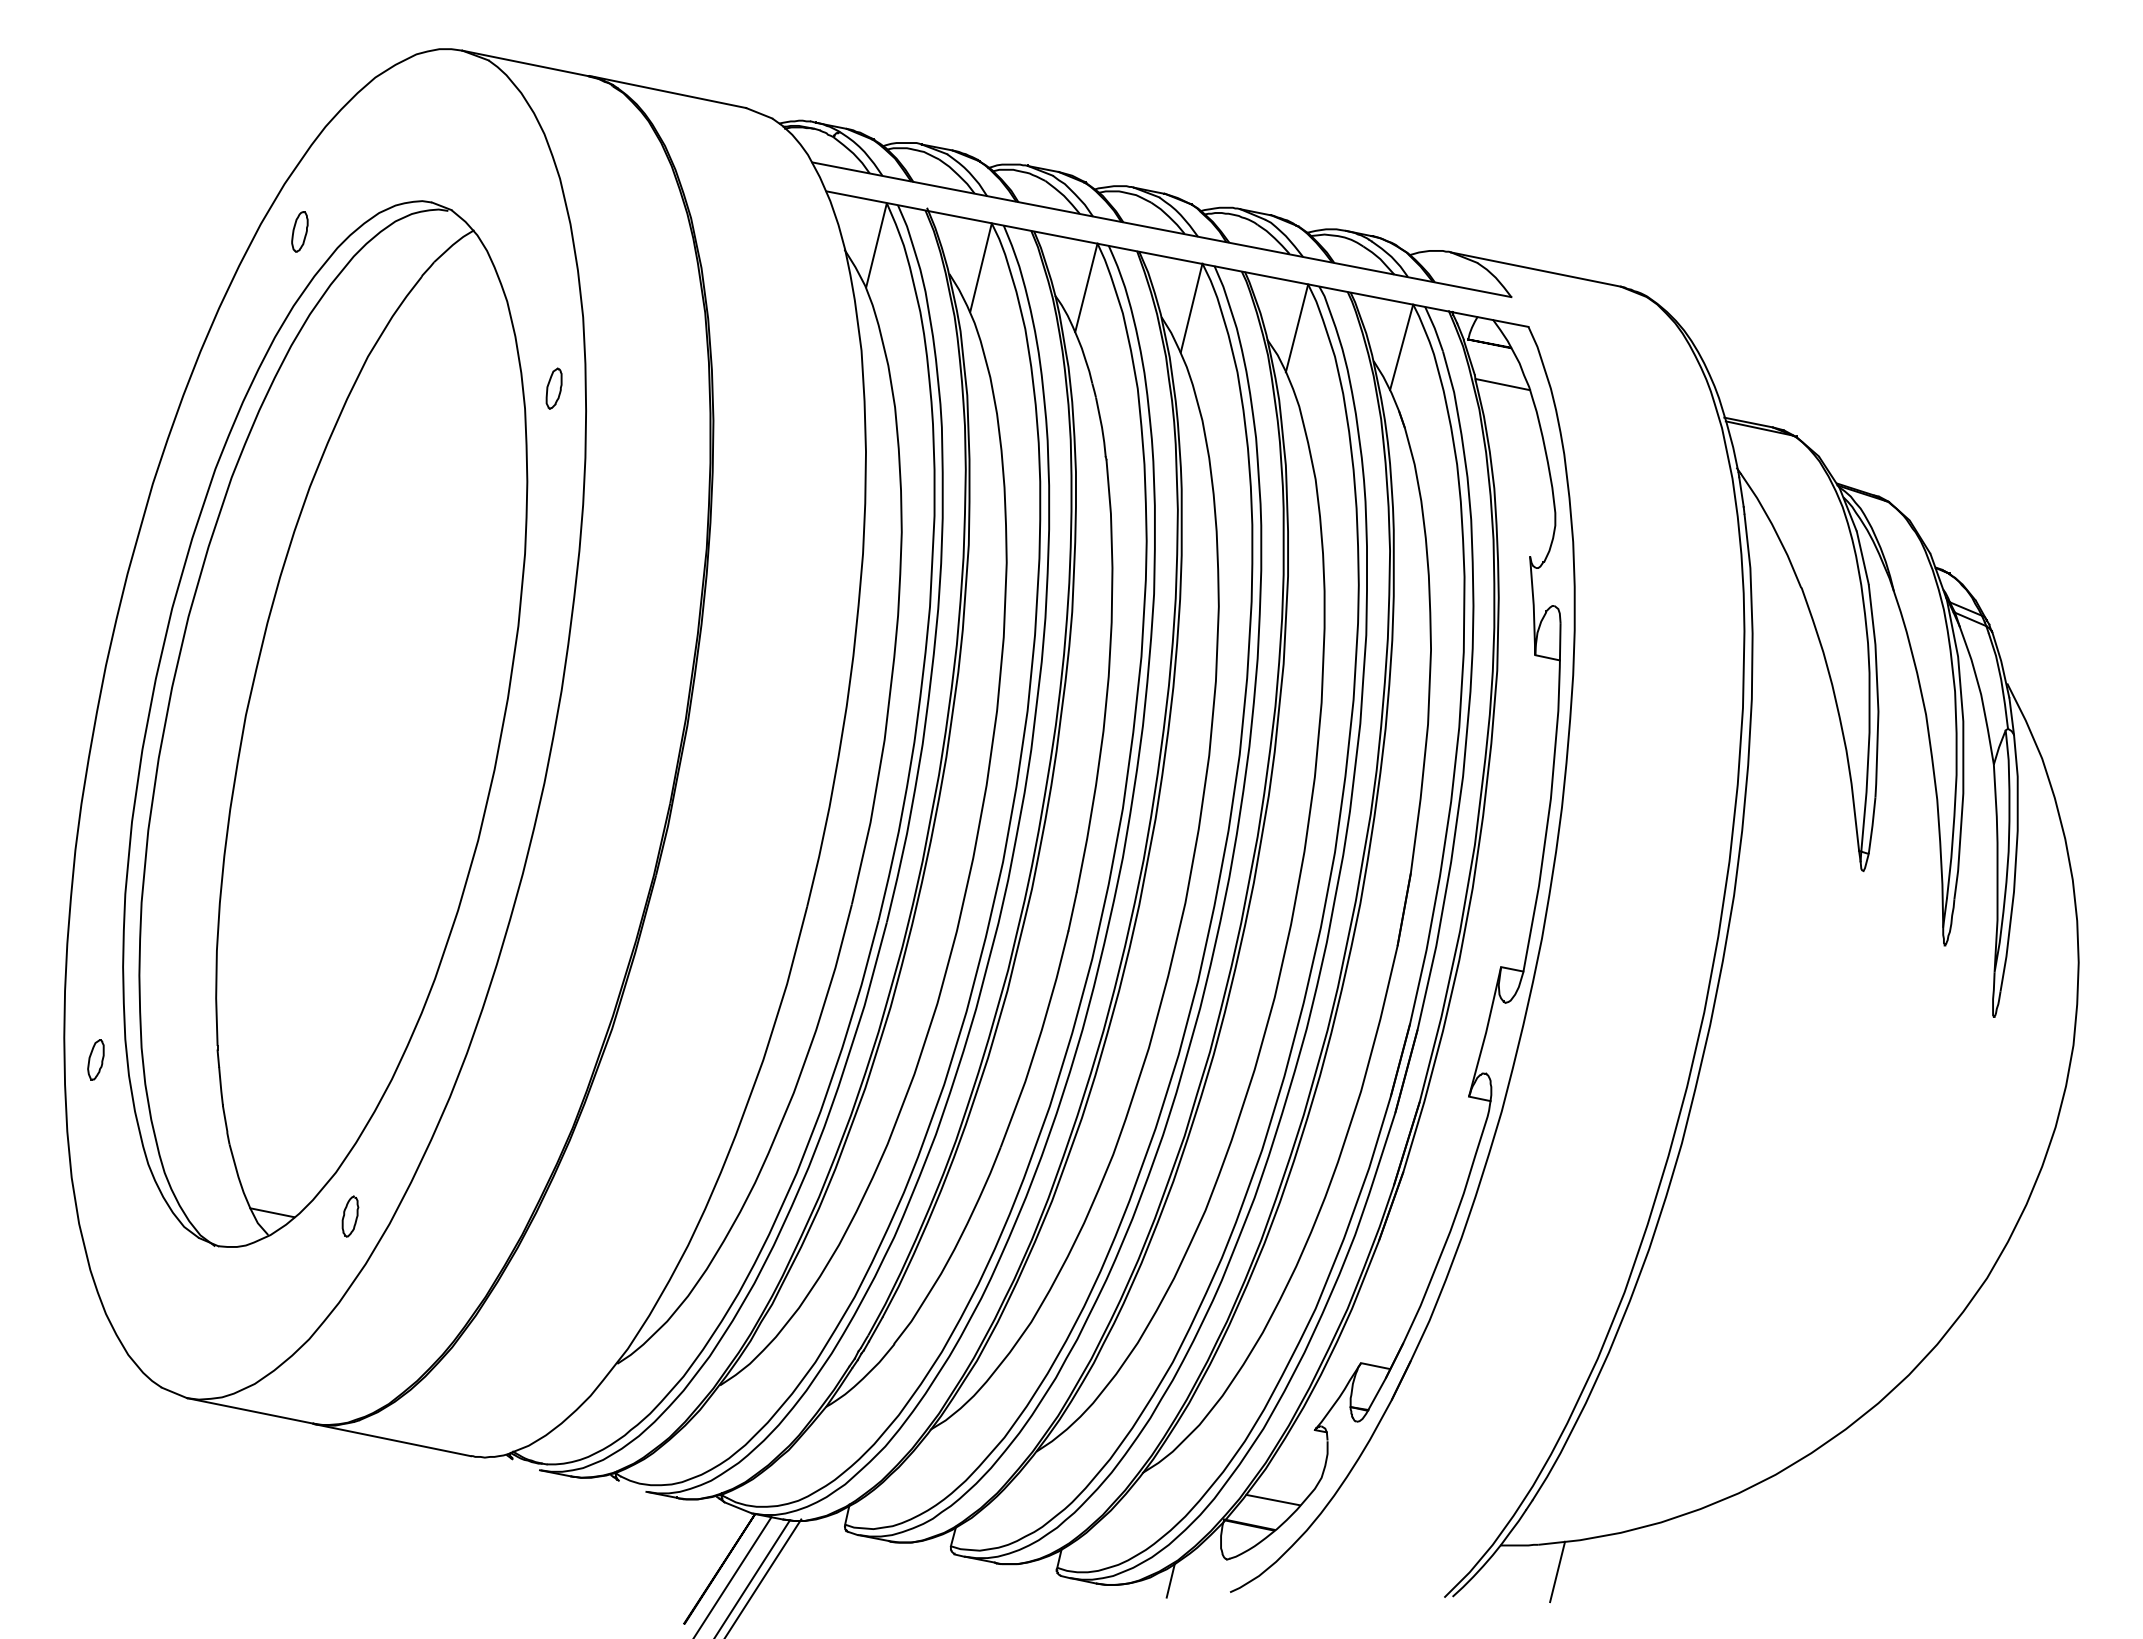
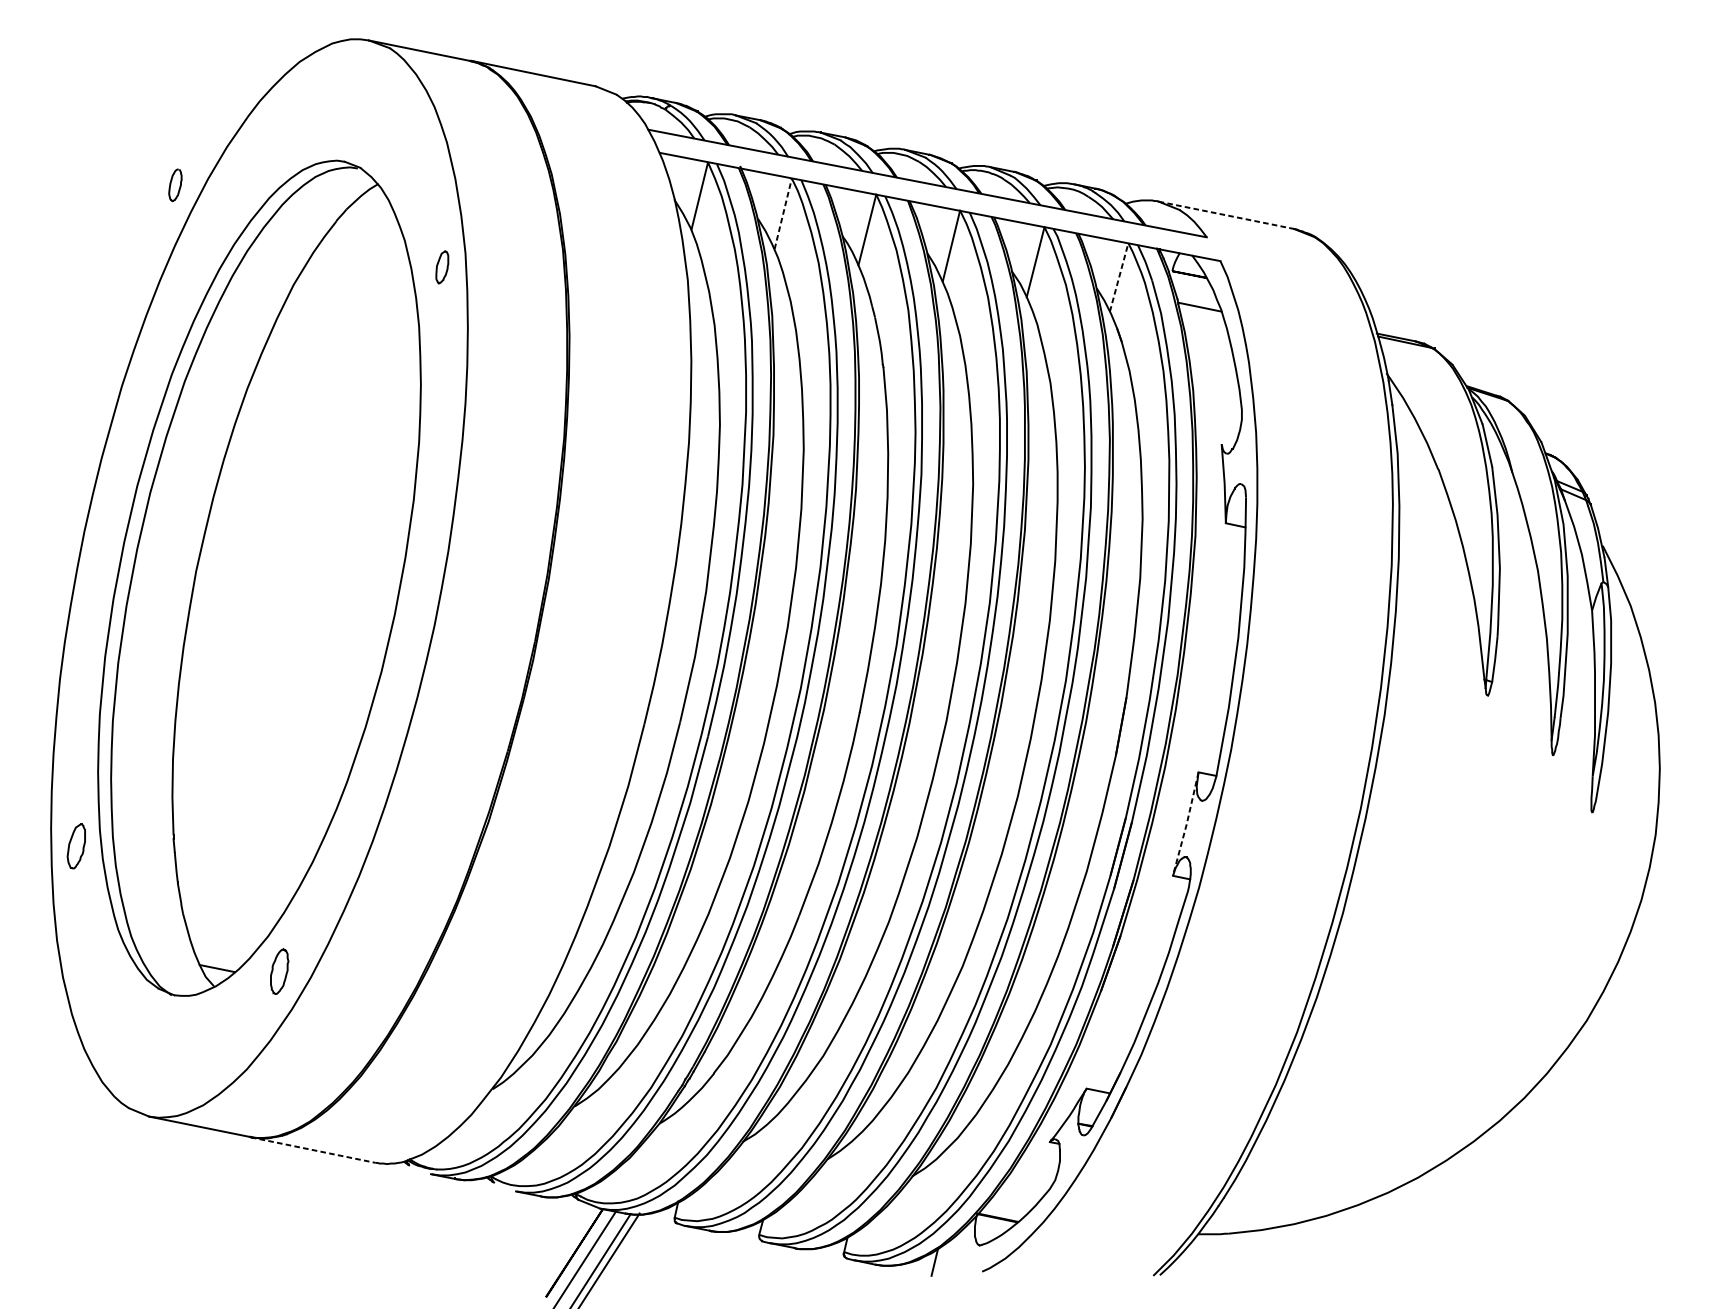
part: (299, 231) -> (175, 184), moved
line: (981, 267) -> (783, 213), solid -> dashed
line: (1535, 269) -> (1226, 215), solid -> dashed
line: (1401, 346) -> (1119, 276), solid -> dashed
part: (553, 388) -> (441, 267), moved
line: (1486, 1032) -> (1186, 824), solid -> dashed
part: (95, 1059) -> (76, 846), size x1.4
part: (350, 1216) -> (279, 971), size x1.4
line: (392, 1440) -> (313, 1150), solid -> dashed
line: (1273, 1499) -> (1016, 1197), removed
line: (1557, 1571) -> (1243, 1255), removed

